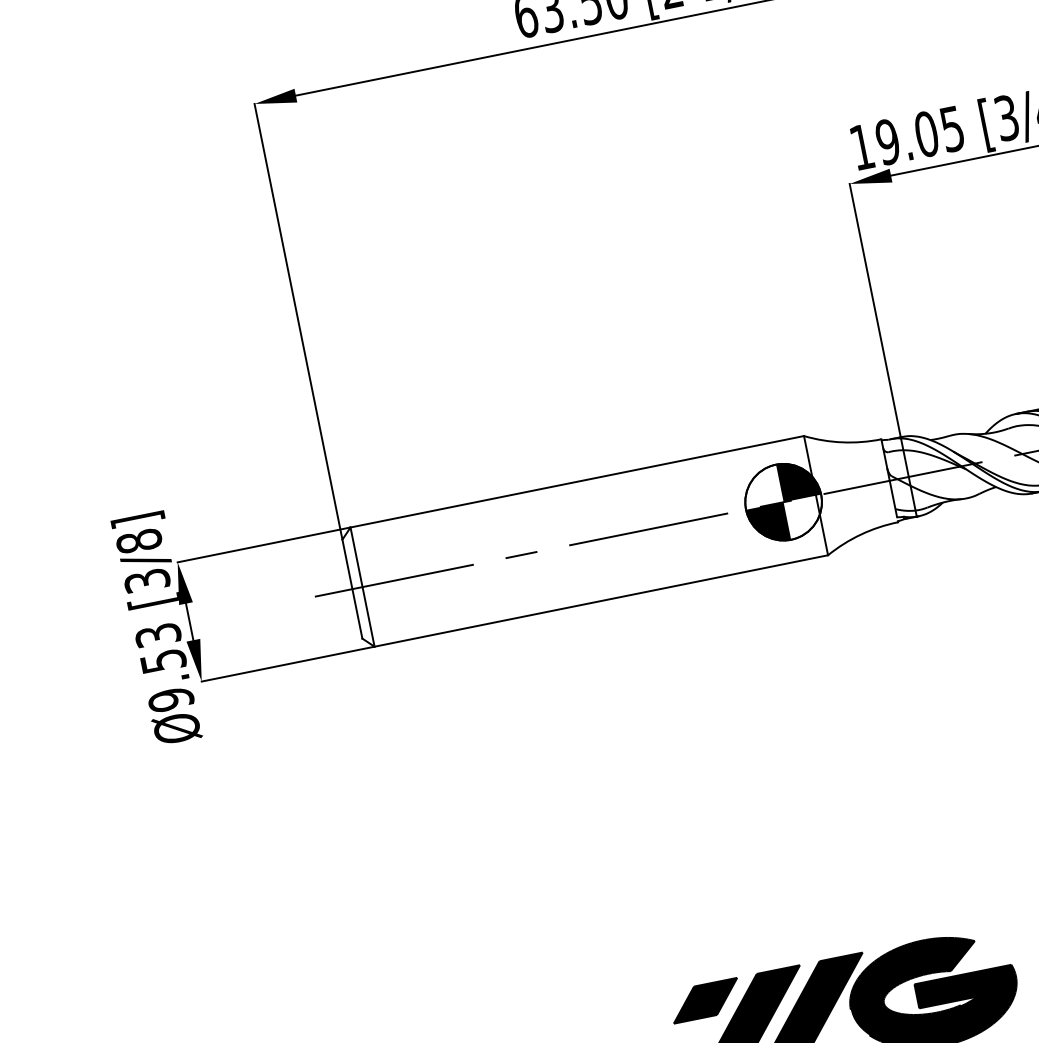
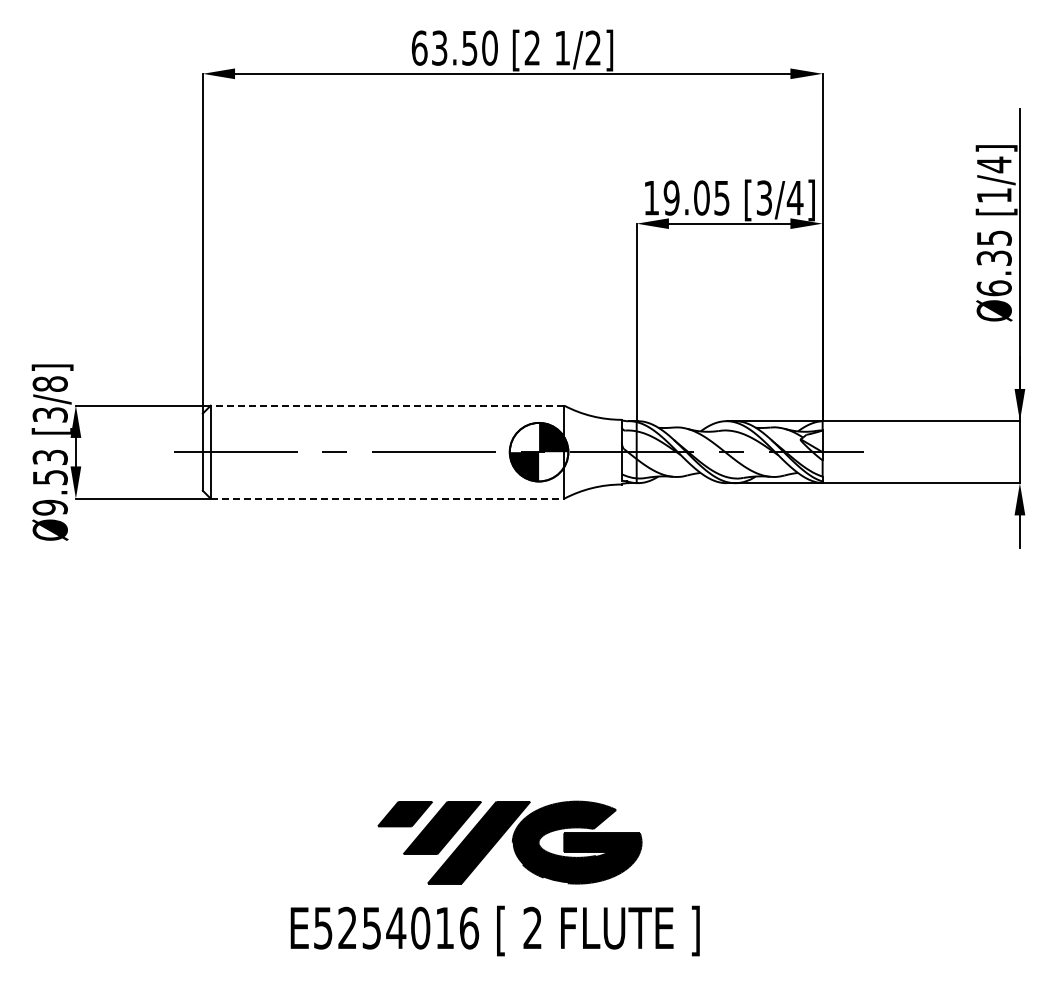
line: (577, 481) -> (387, 405), solid -> dashed
line: (601, 600) -> (387, 498), solid -> dashed

